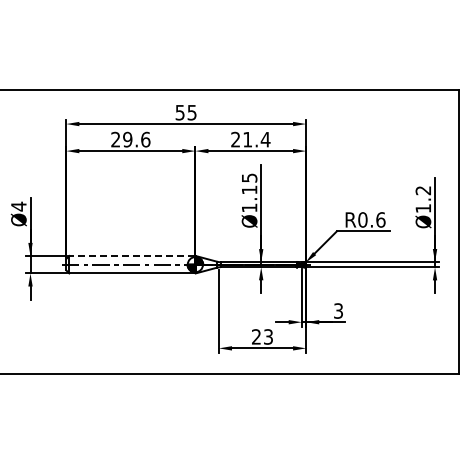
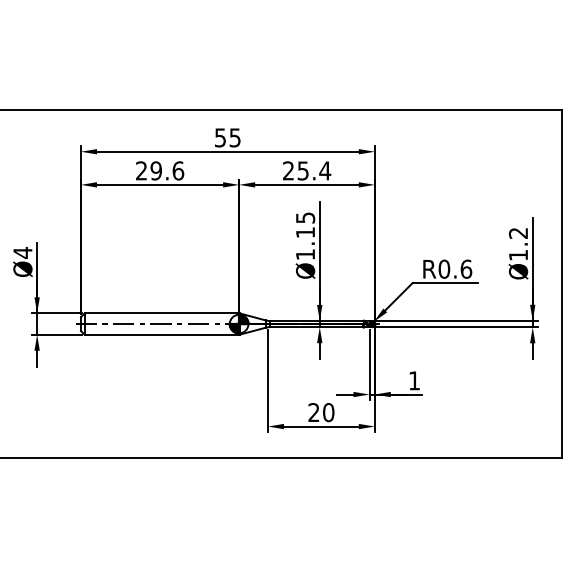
text: (247, 139) -> (302, 170), 21.4 -> 25.4
line: (131, 255) -> (160, 312), dashed -> solid
text: (338, 310) -> (414, 380), 3 -> 1
text: (268, 336) -> (328, 412), 23 -> 20

